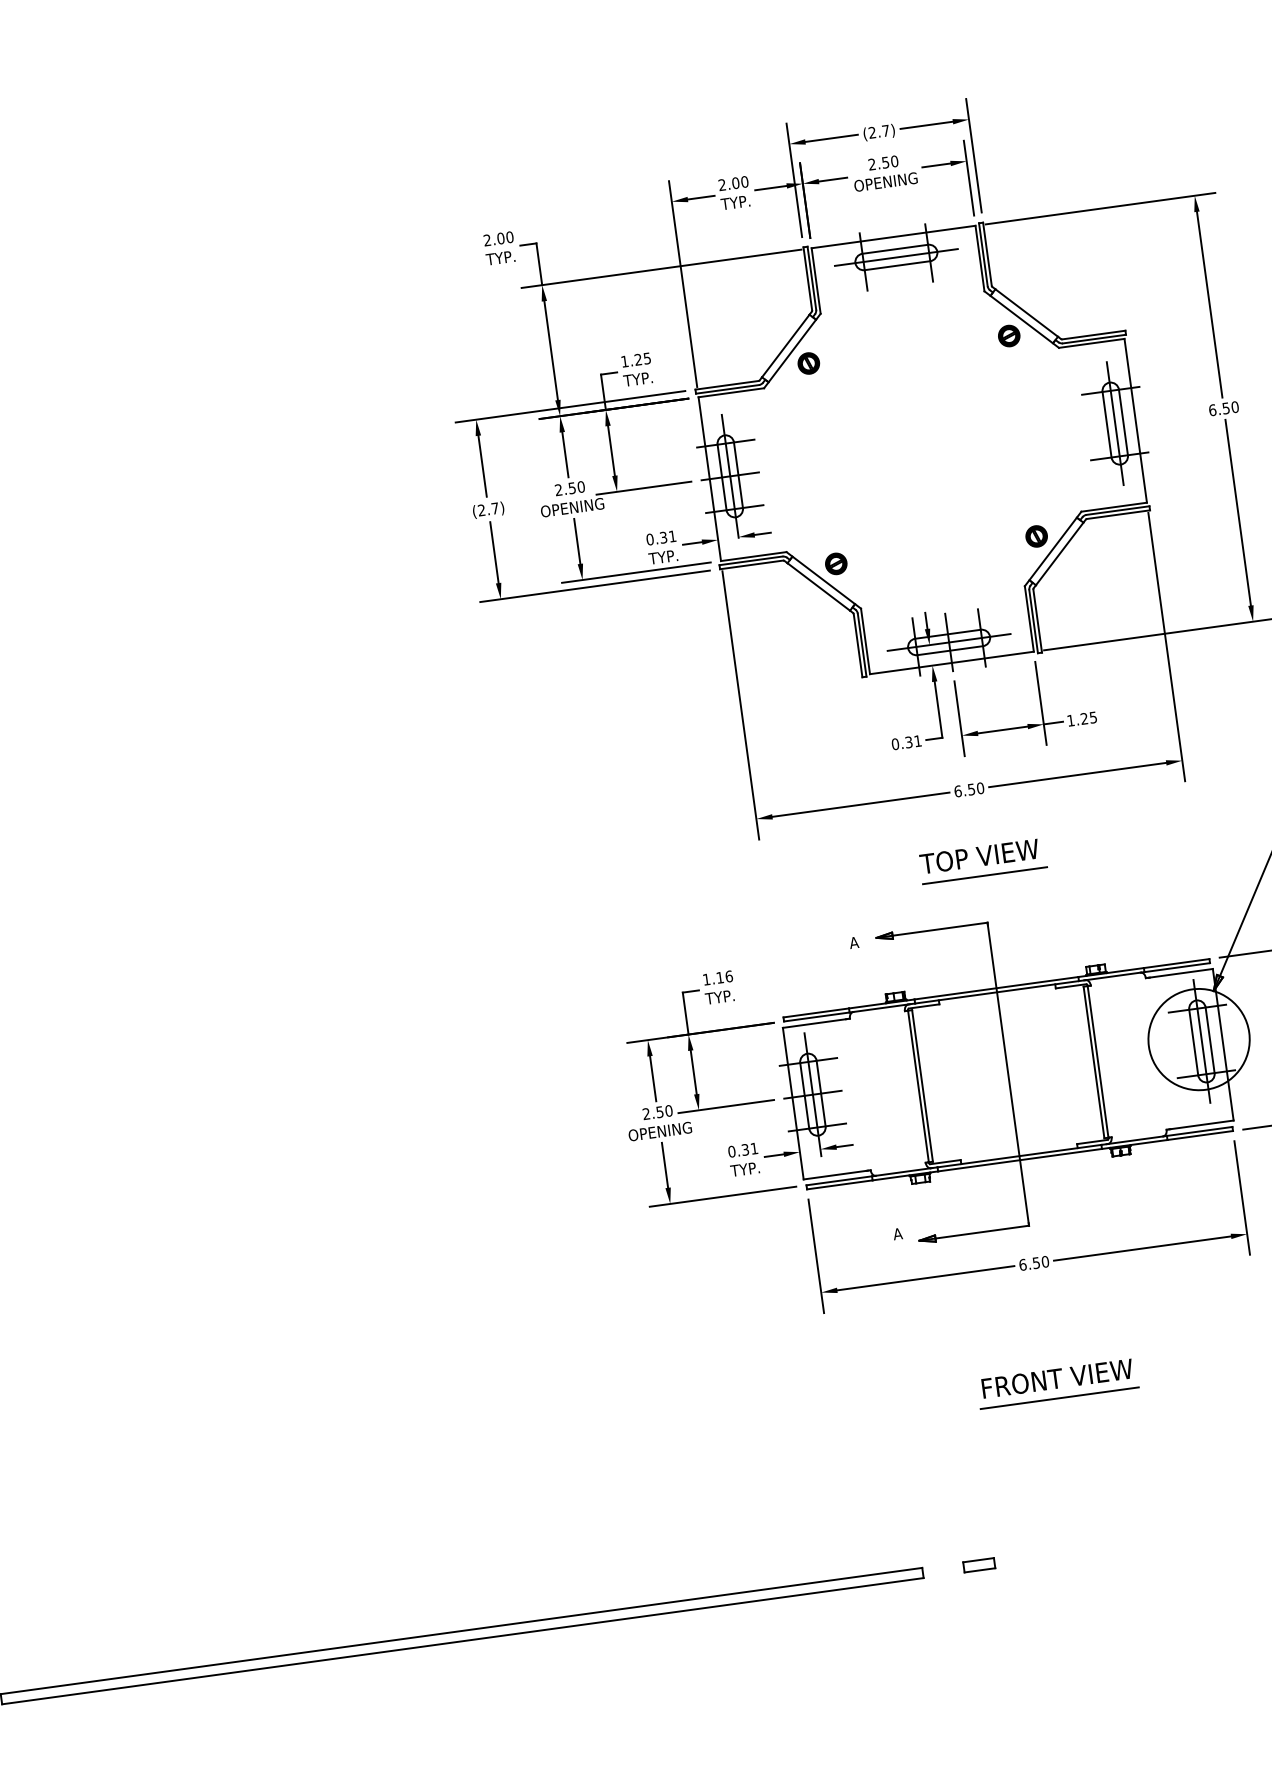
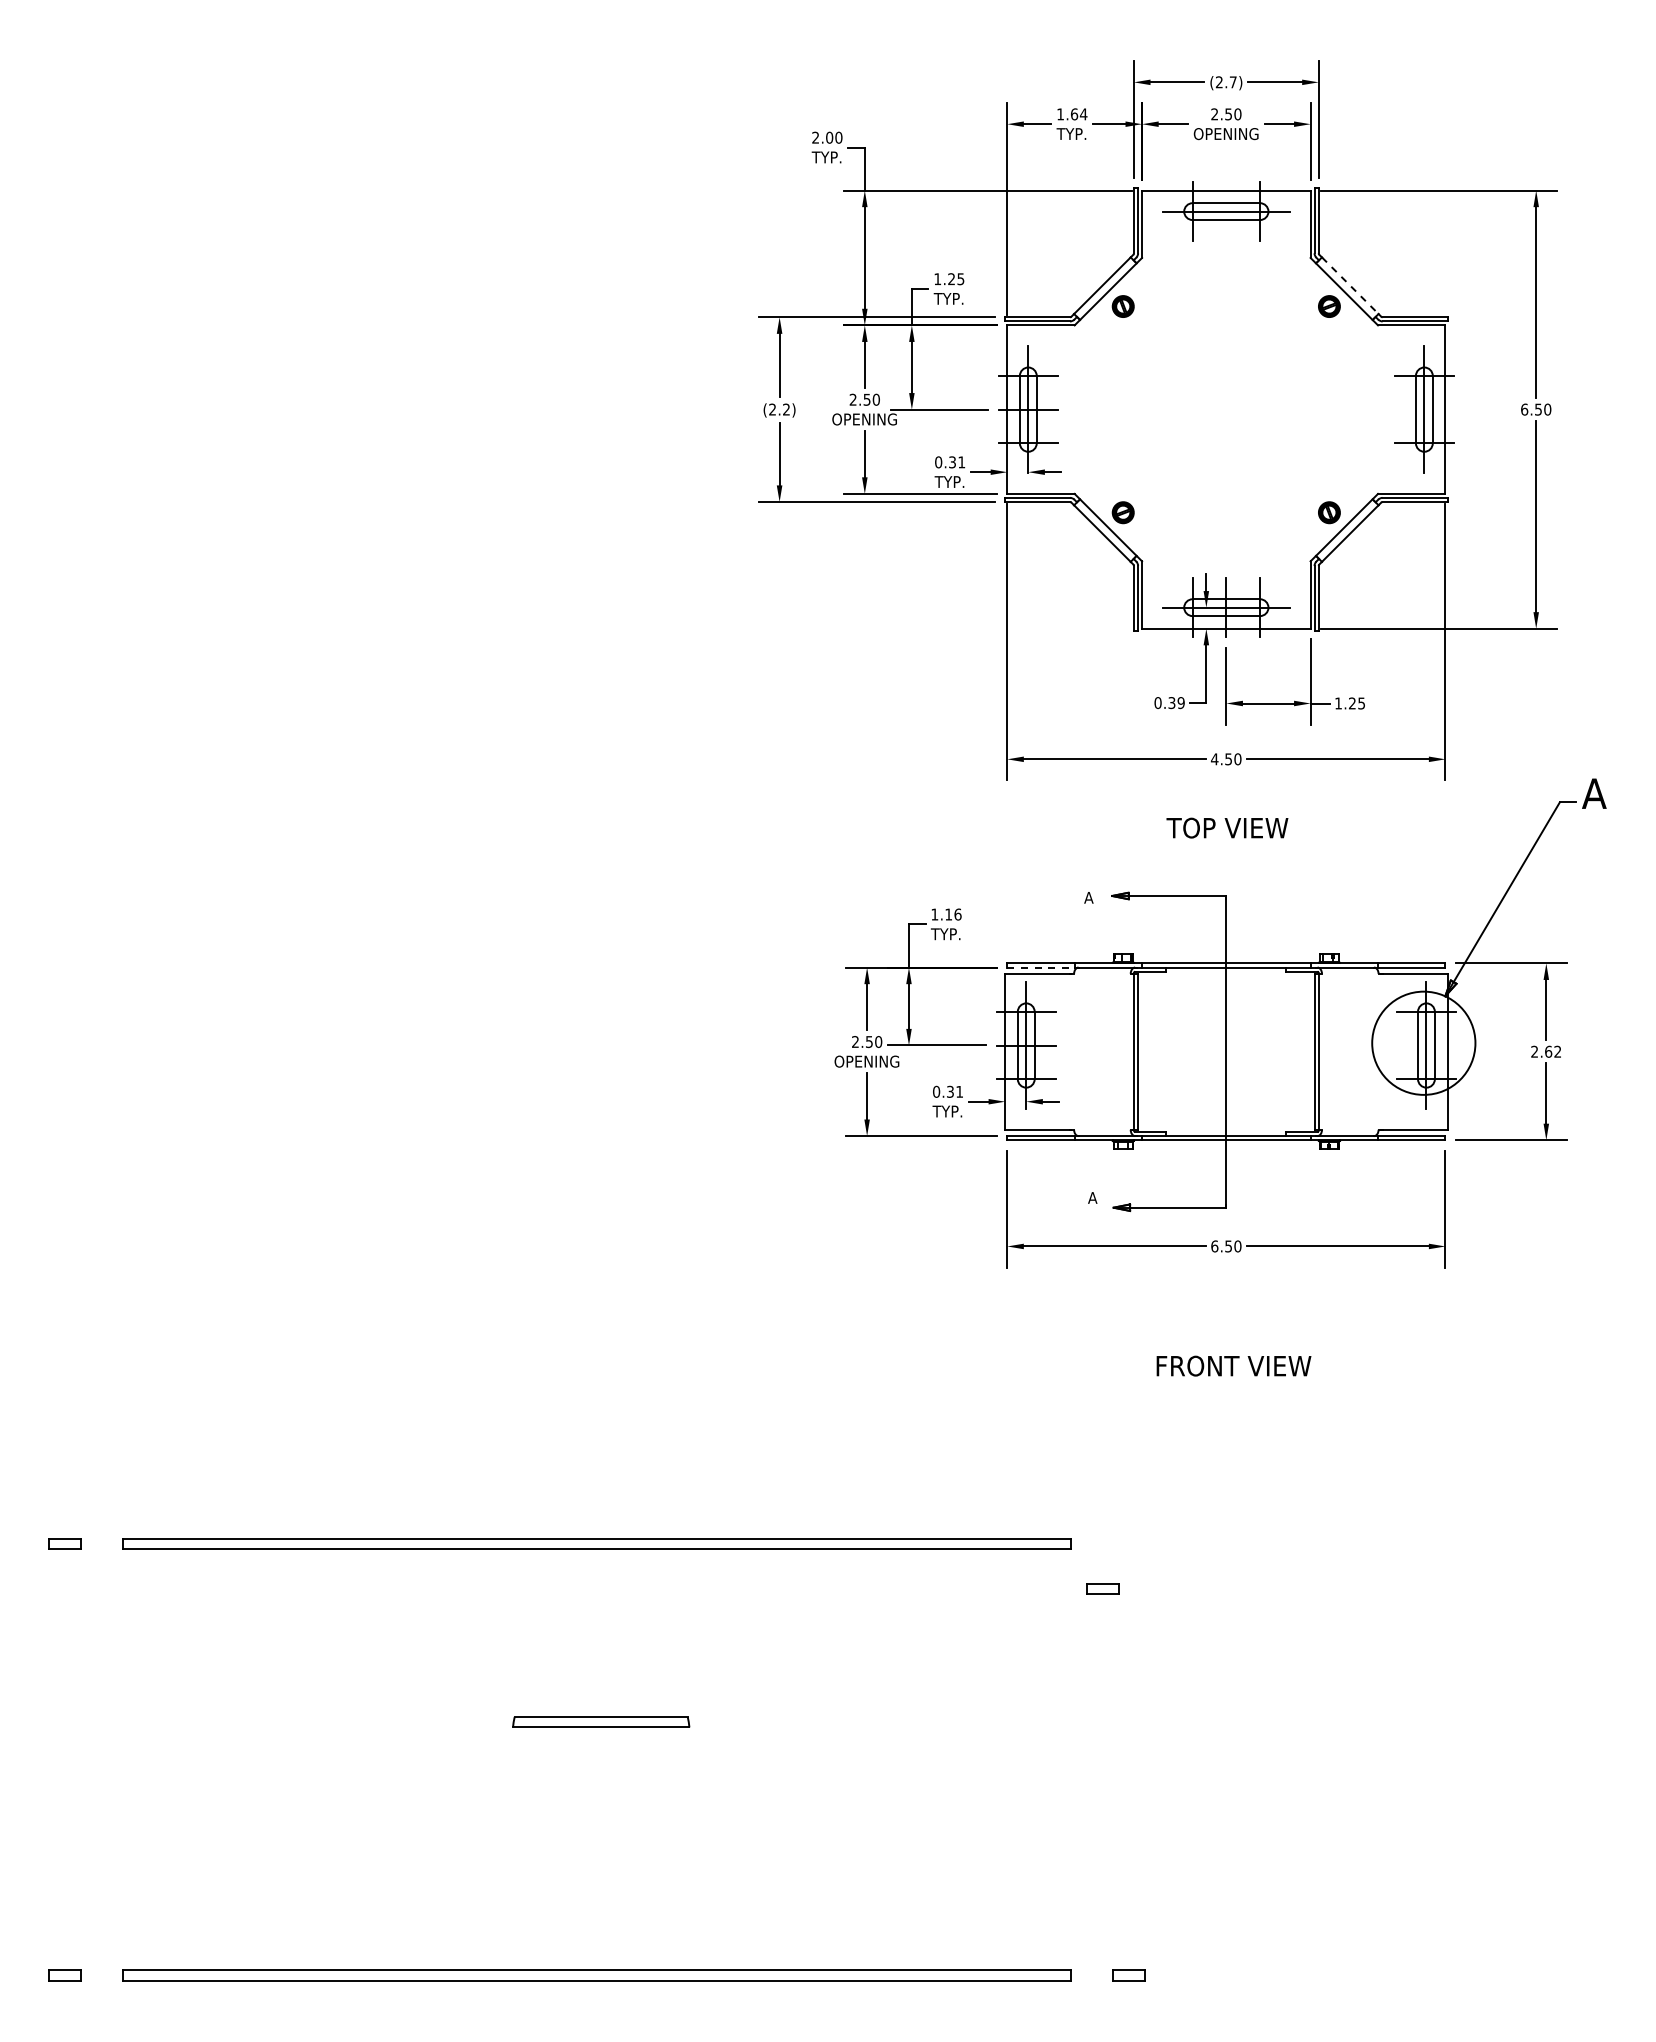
text: (733, 183) -> (1072, 114), 2.00 -> 1.64
line: (1027, 313) -> (1350, 286), solid -> dashed
text: (495, 508) -> (786, 409), (2.7) -> (2.2)
text: (917, 741) -> (1180, 703), 0.31 -> 0.39
text: (957, 791) -> (1214, 759), 6.50 -> 4.50
line: (985, 876) -> (1230, 848), removed
line: (816, 1016) -> (1040, 967), solid -> dashed
line: (1059, 1398) -> (1233, 1386), removed
part: (978, 1565) -> (1102, 1588), moved

